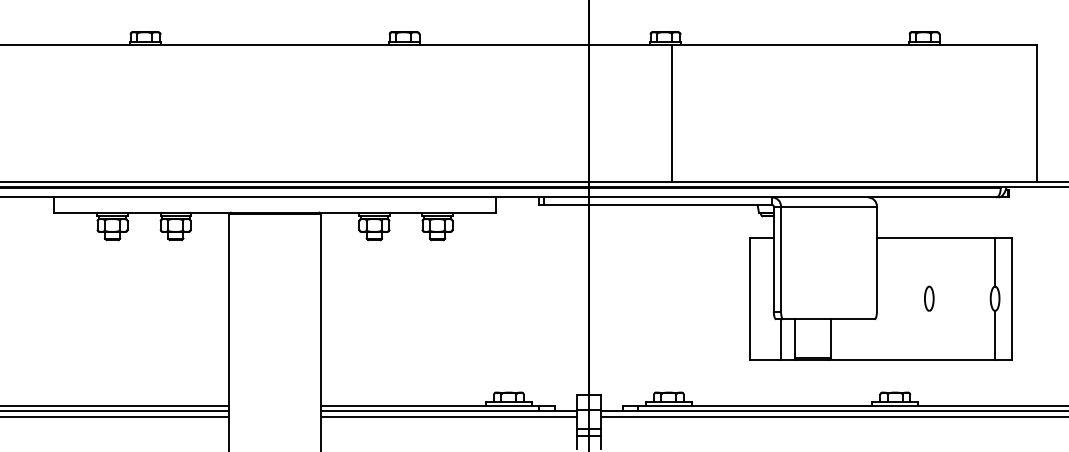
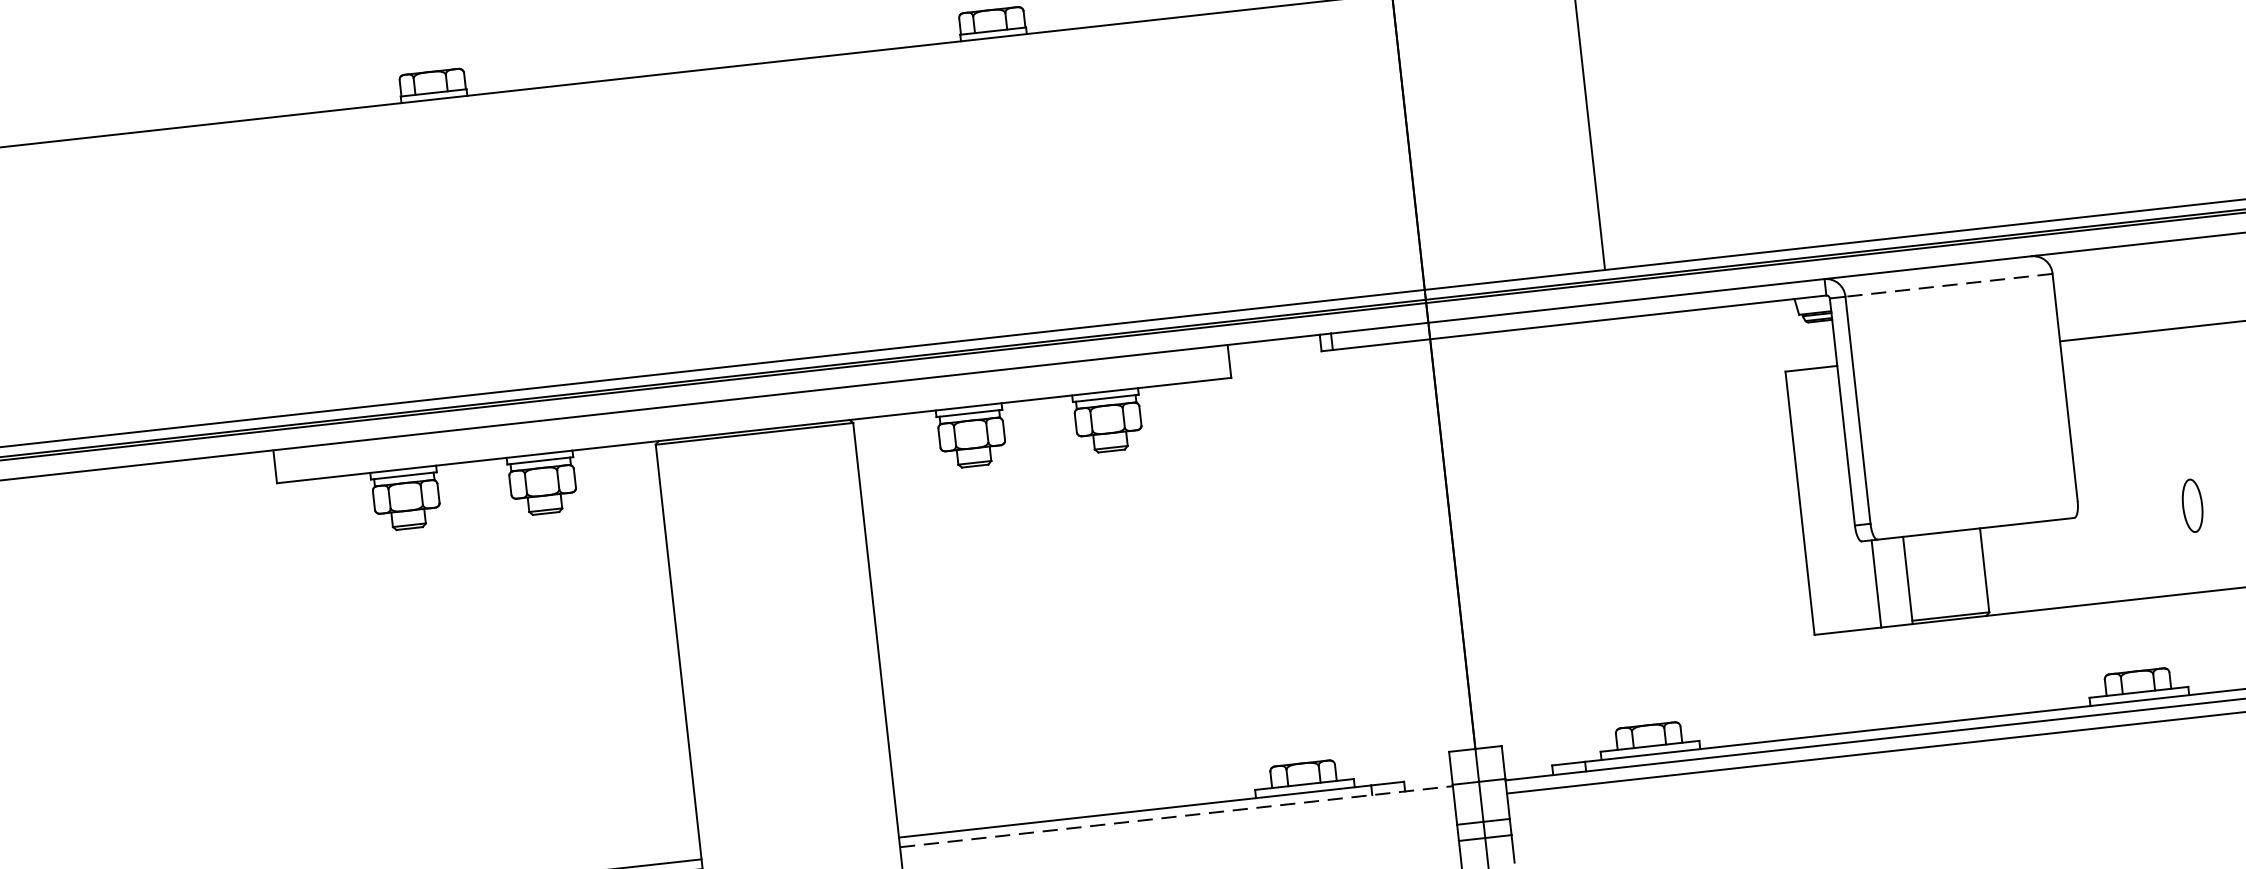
line: (828, 206) -> (1947, 285), solid -> dashed
part: (929, 298) -> (2193, 505), moved
line: (448, 410) -> (1175, 816), solid -> dashed
line: (448, 416) -> (1177, 829), removed

